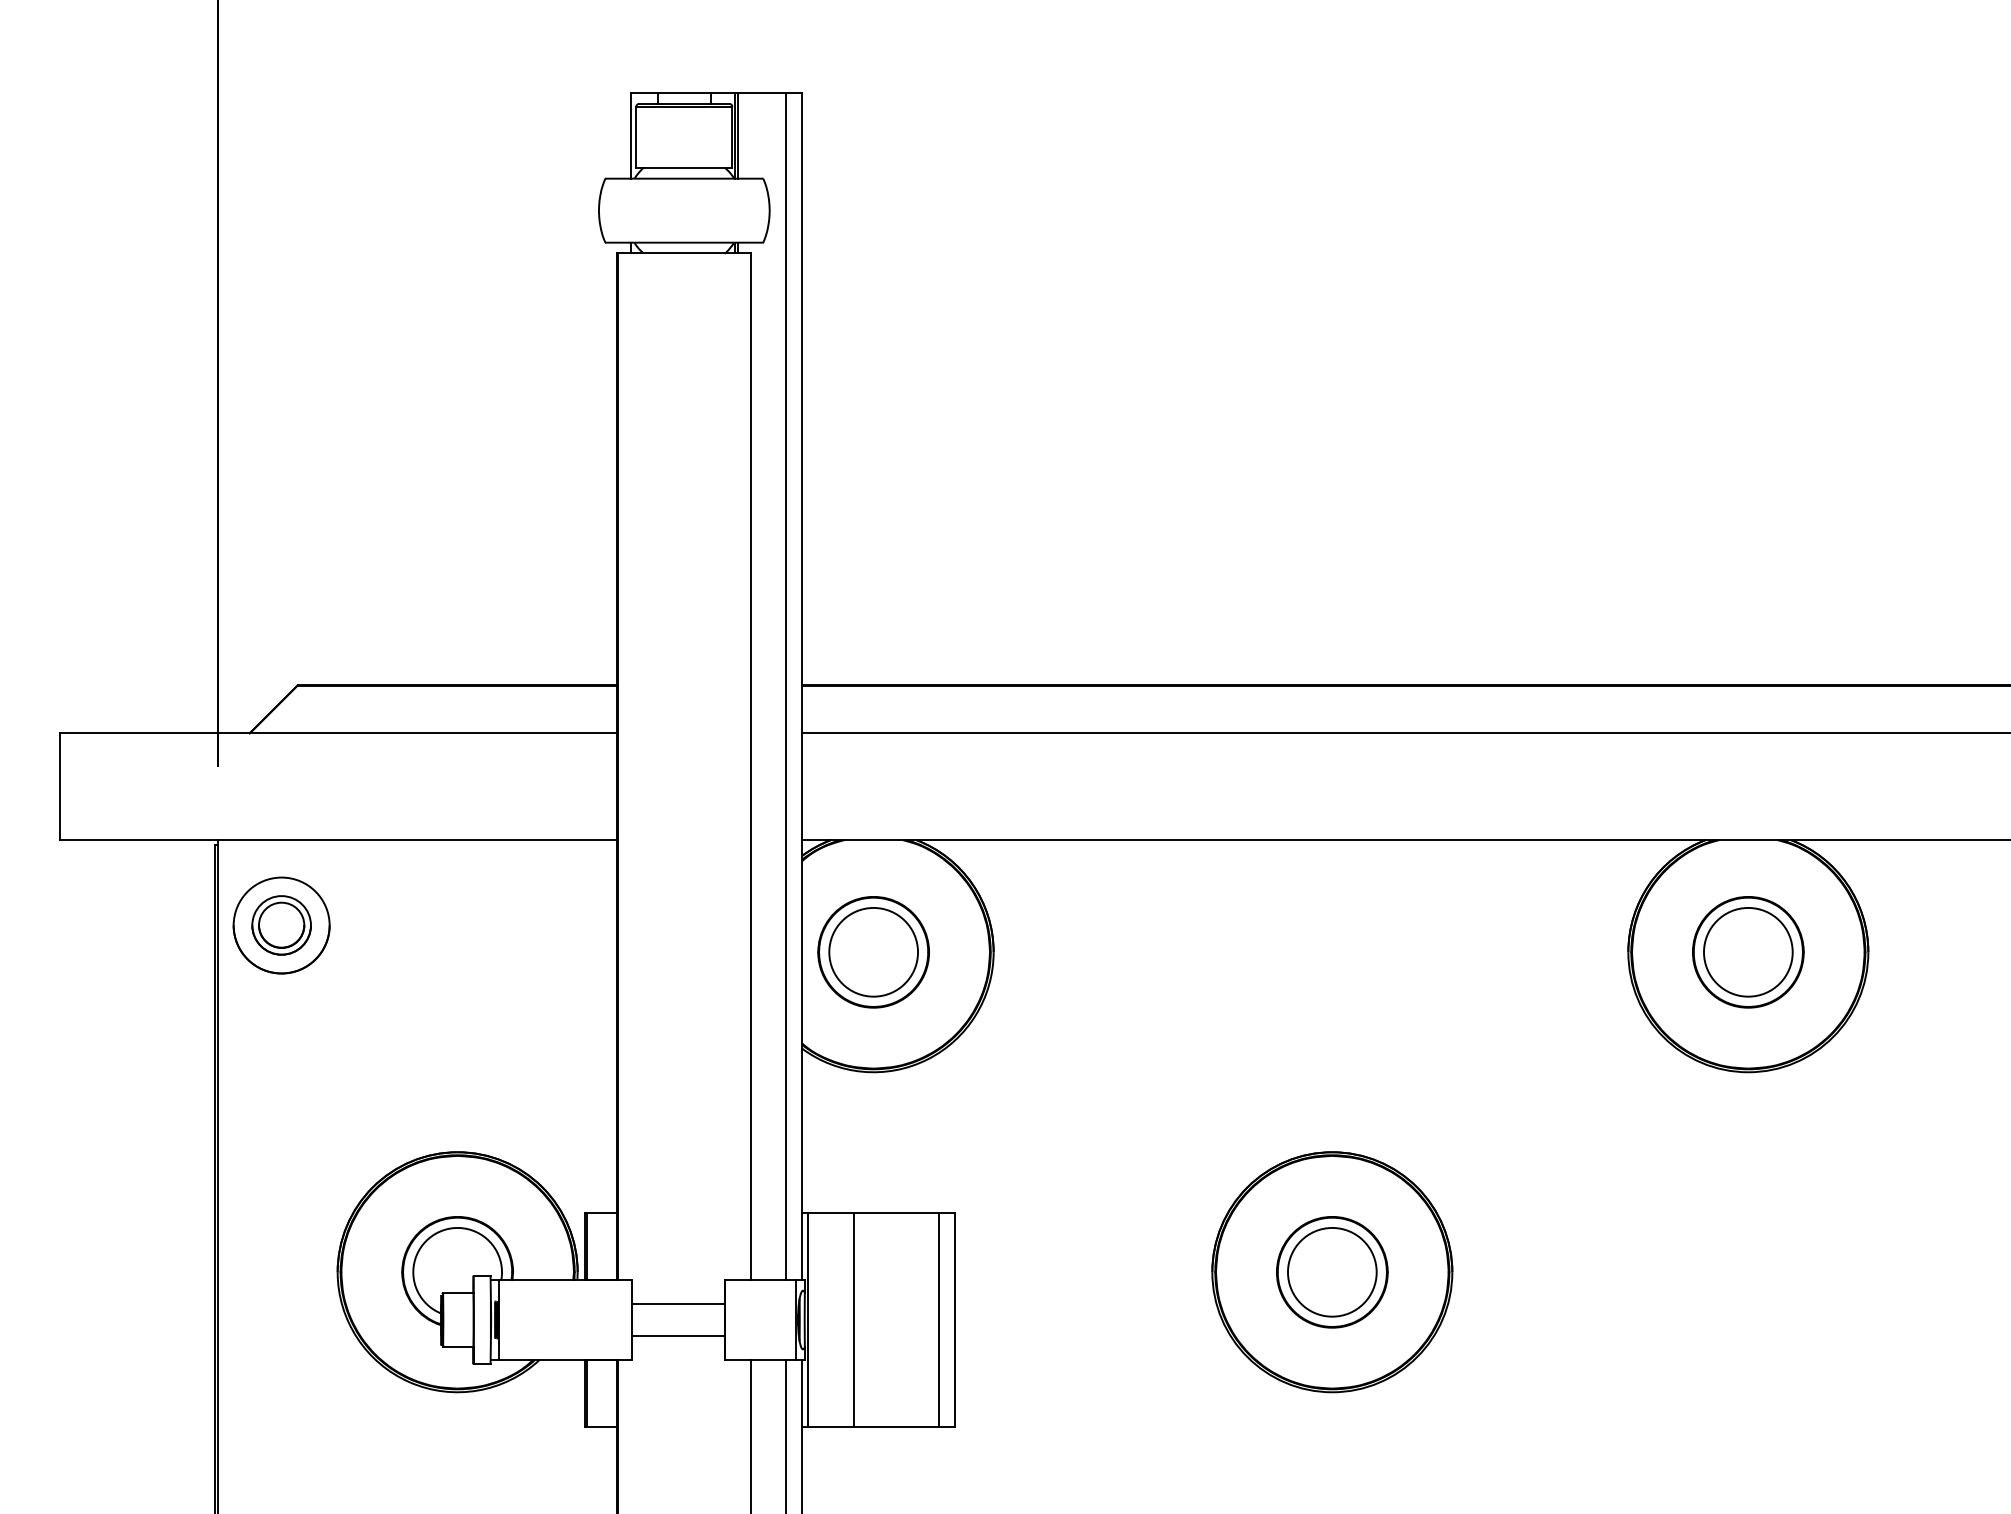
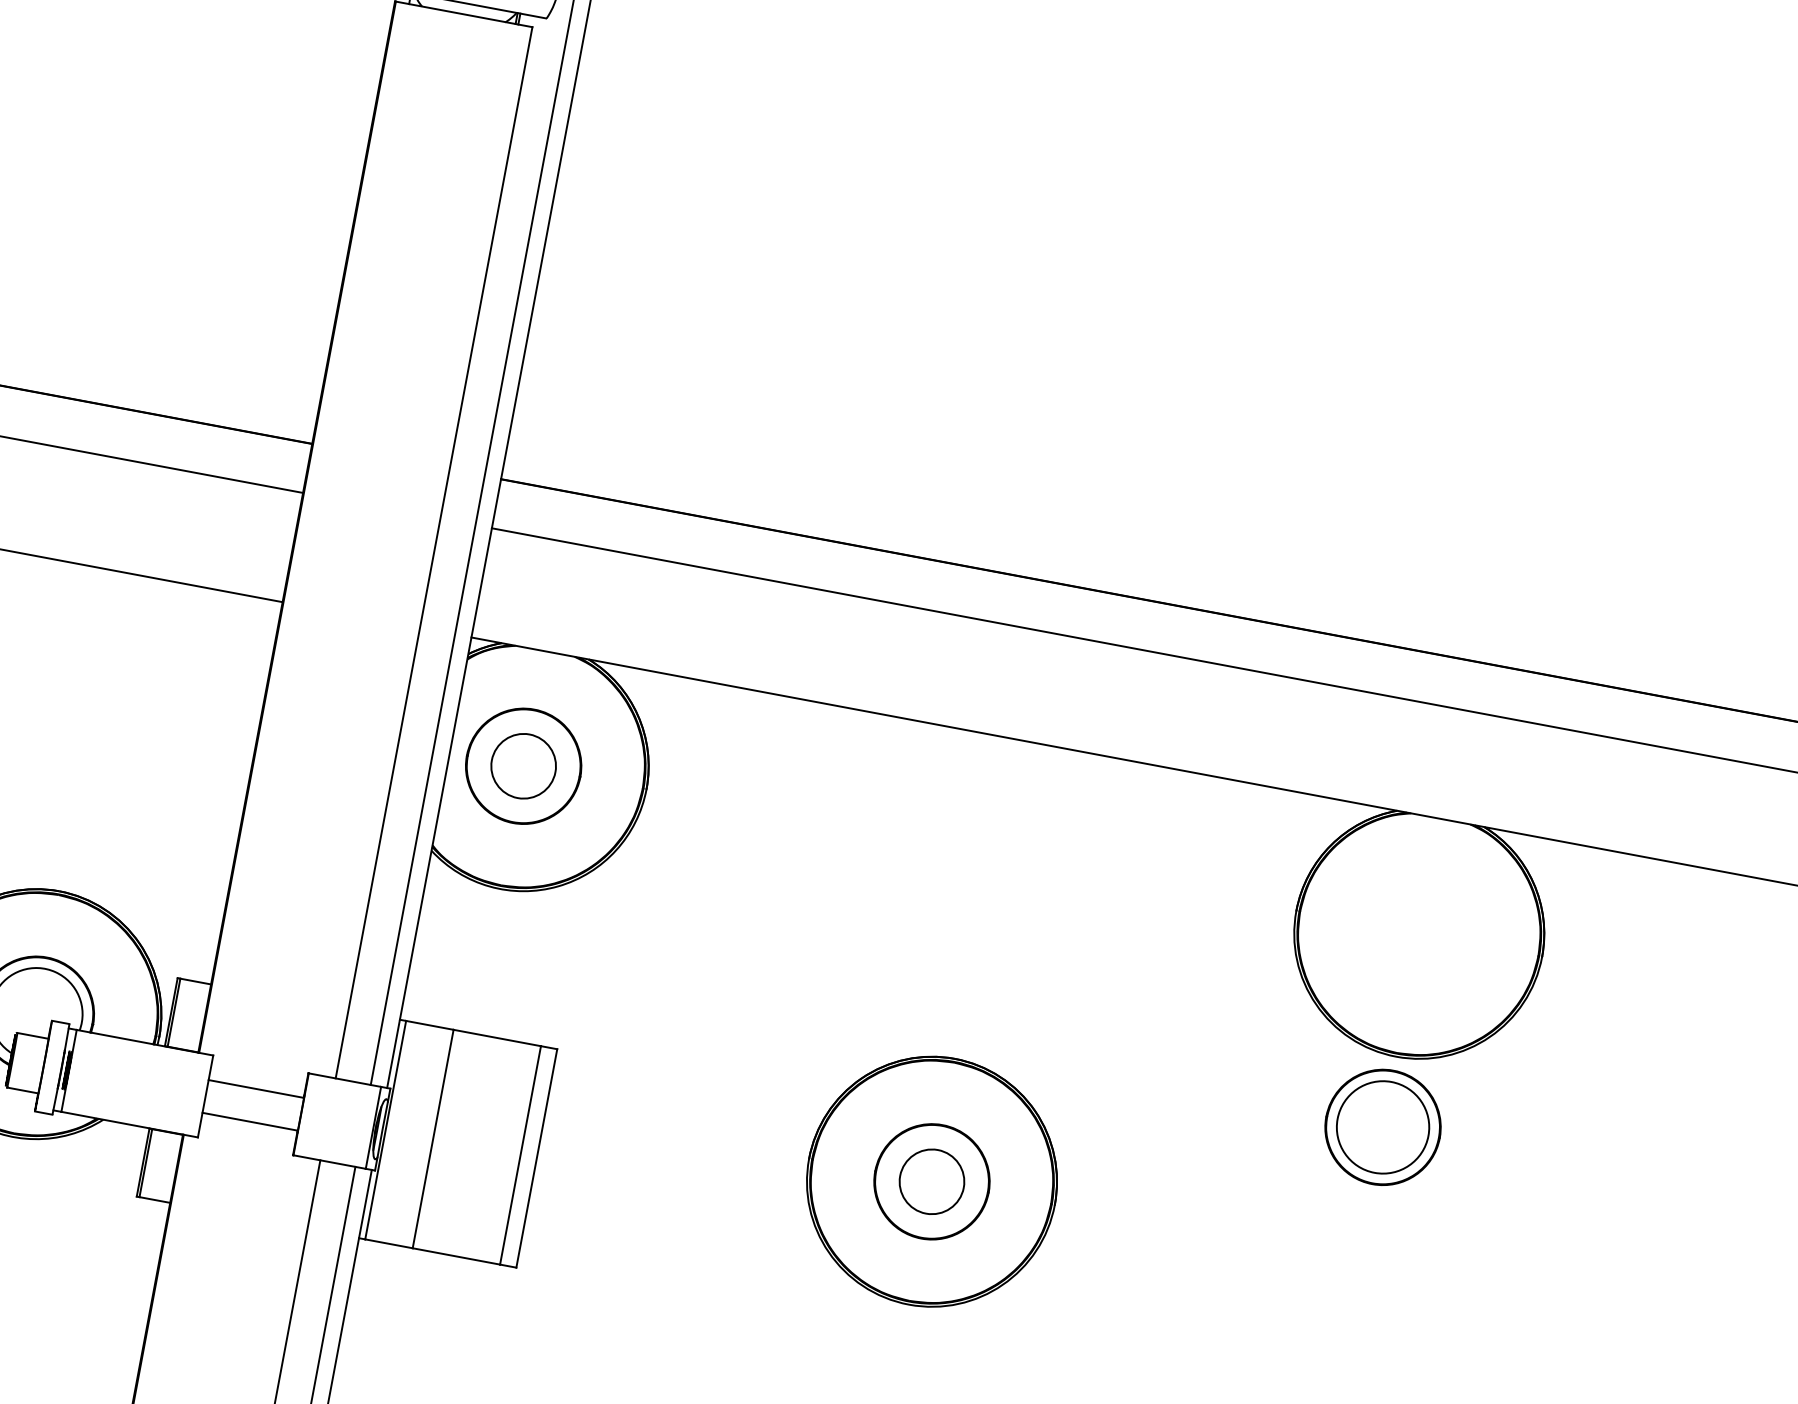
circle: (873, 951) -> (523, 765), size x0.7
part: (1748, 952) -> (1383, 1127), moved
circle: (1331, 1271) -> (931, 1180), size x0.7

